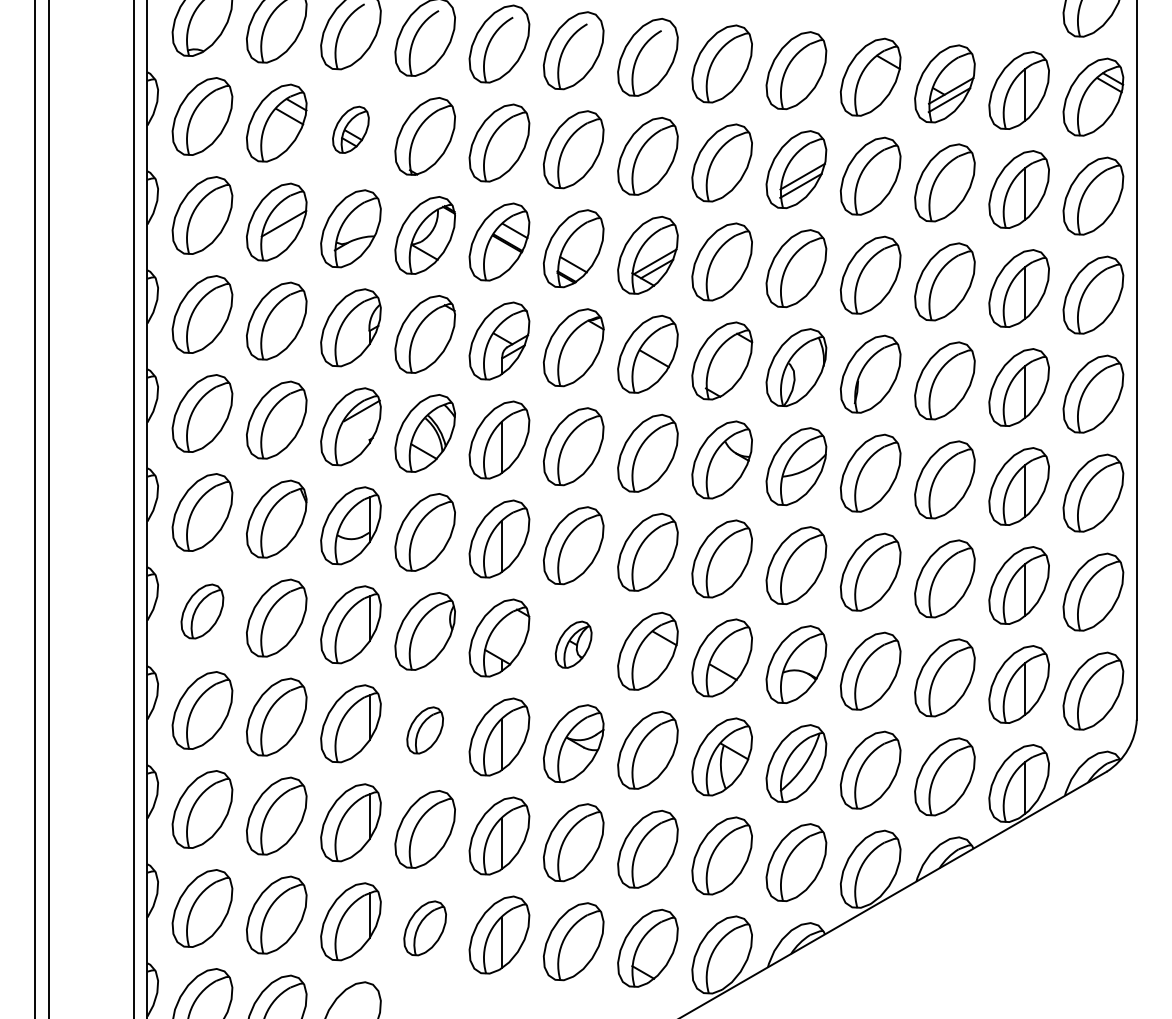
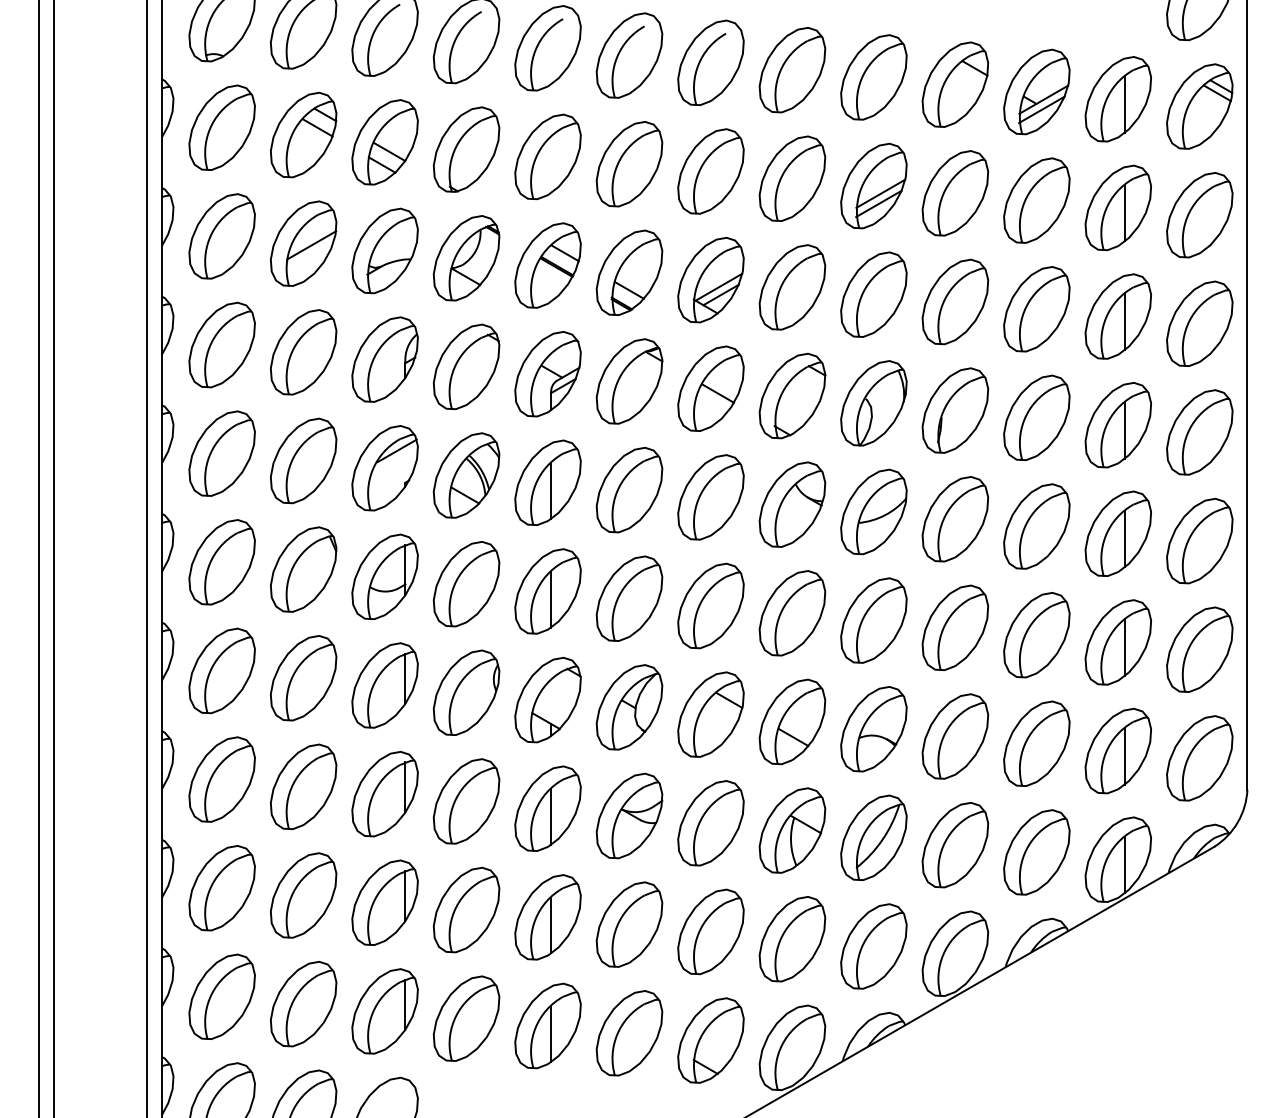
part: (350, 129) -> (384, 142), size x1.67
part: (201, 611) -> (221, 670), size x1.43
part: (573, 644) -> (629, 707), size x1.67
part: (425, 730) -> (466, 801), size x1.67
part: (425, 928) -> (466, 1018), size x1.43

